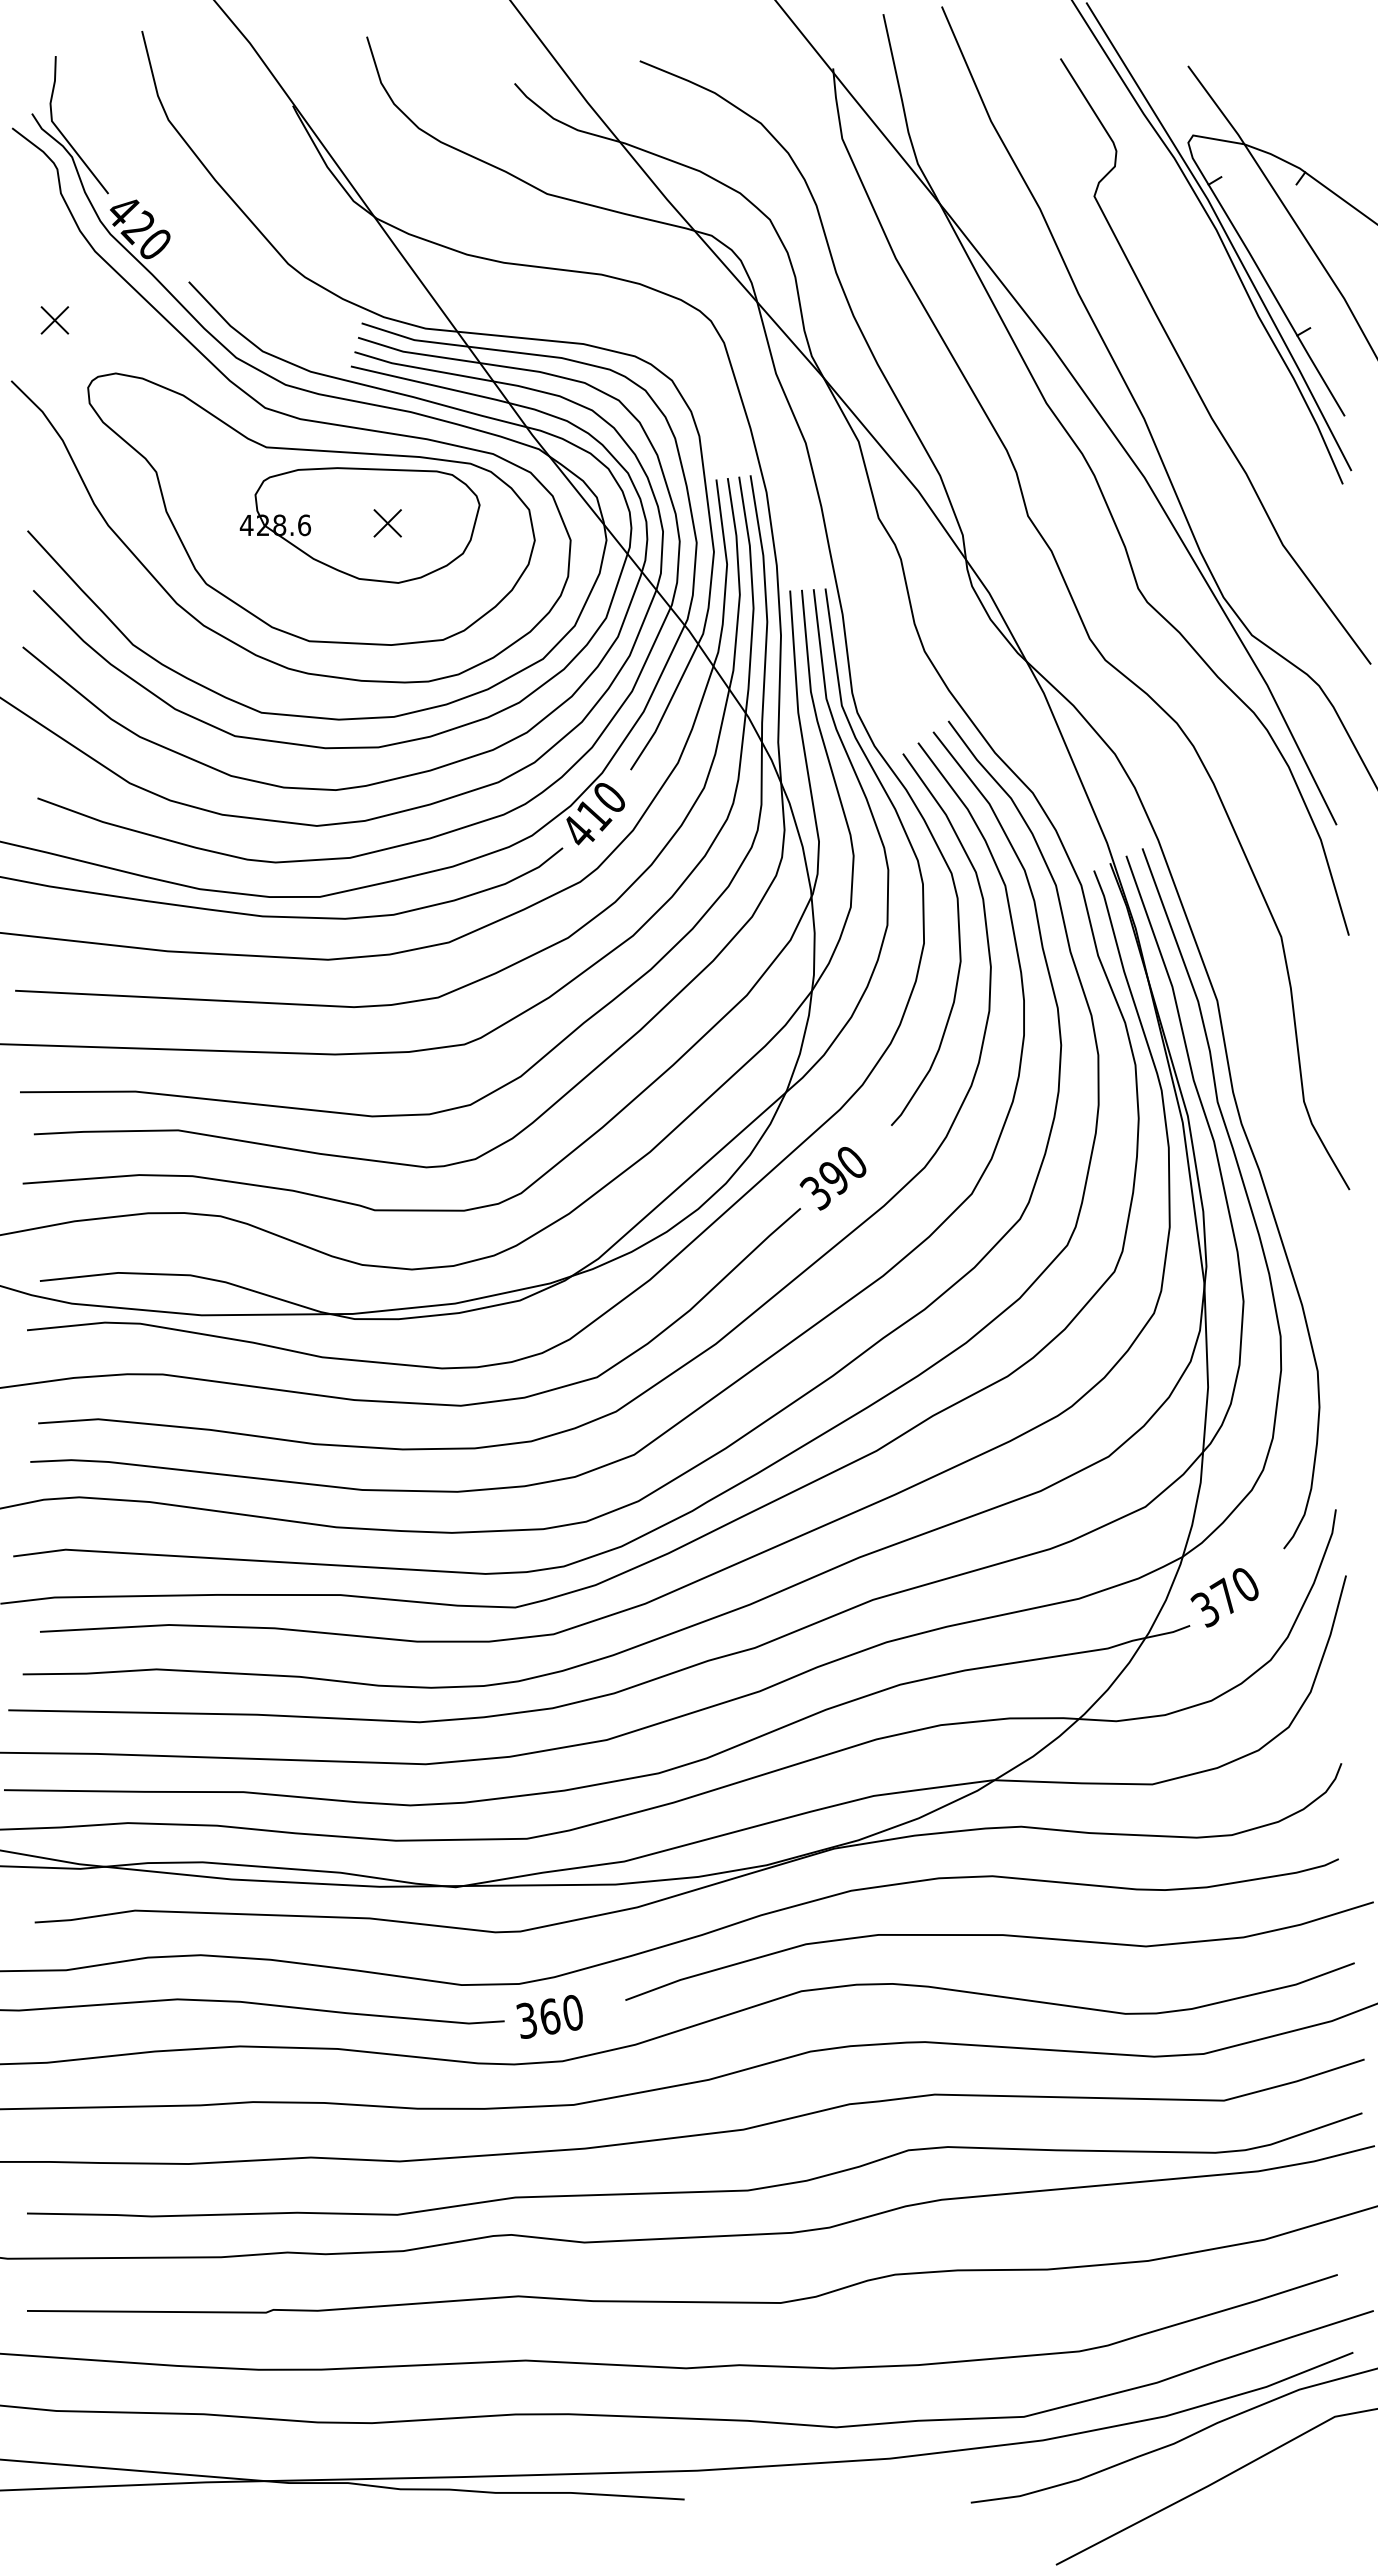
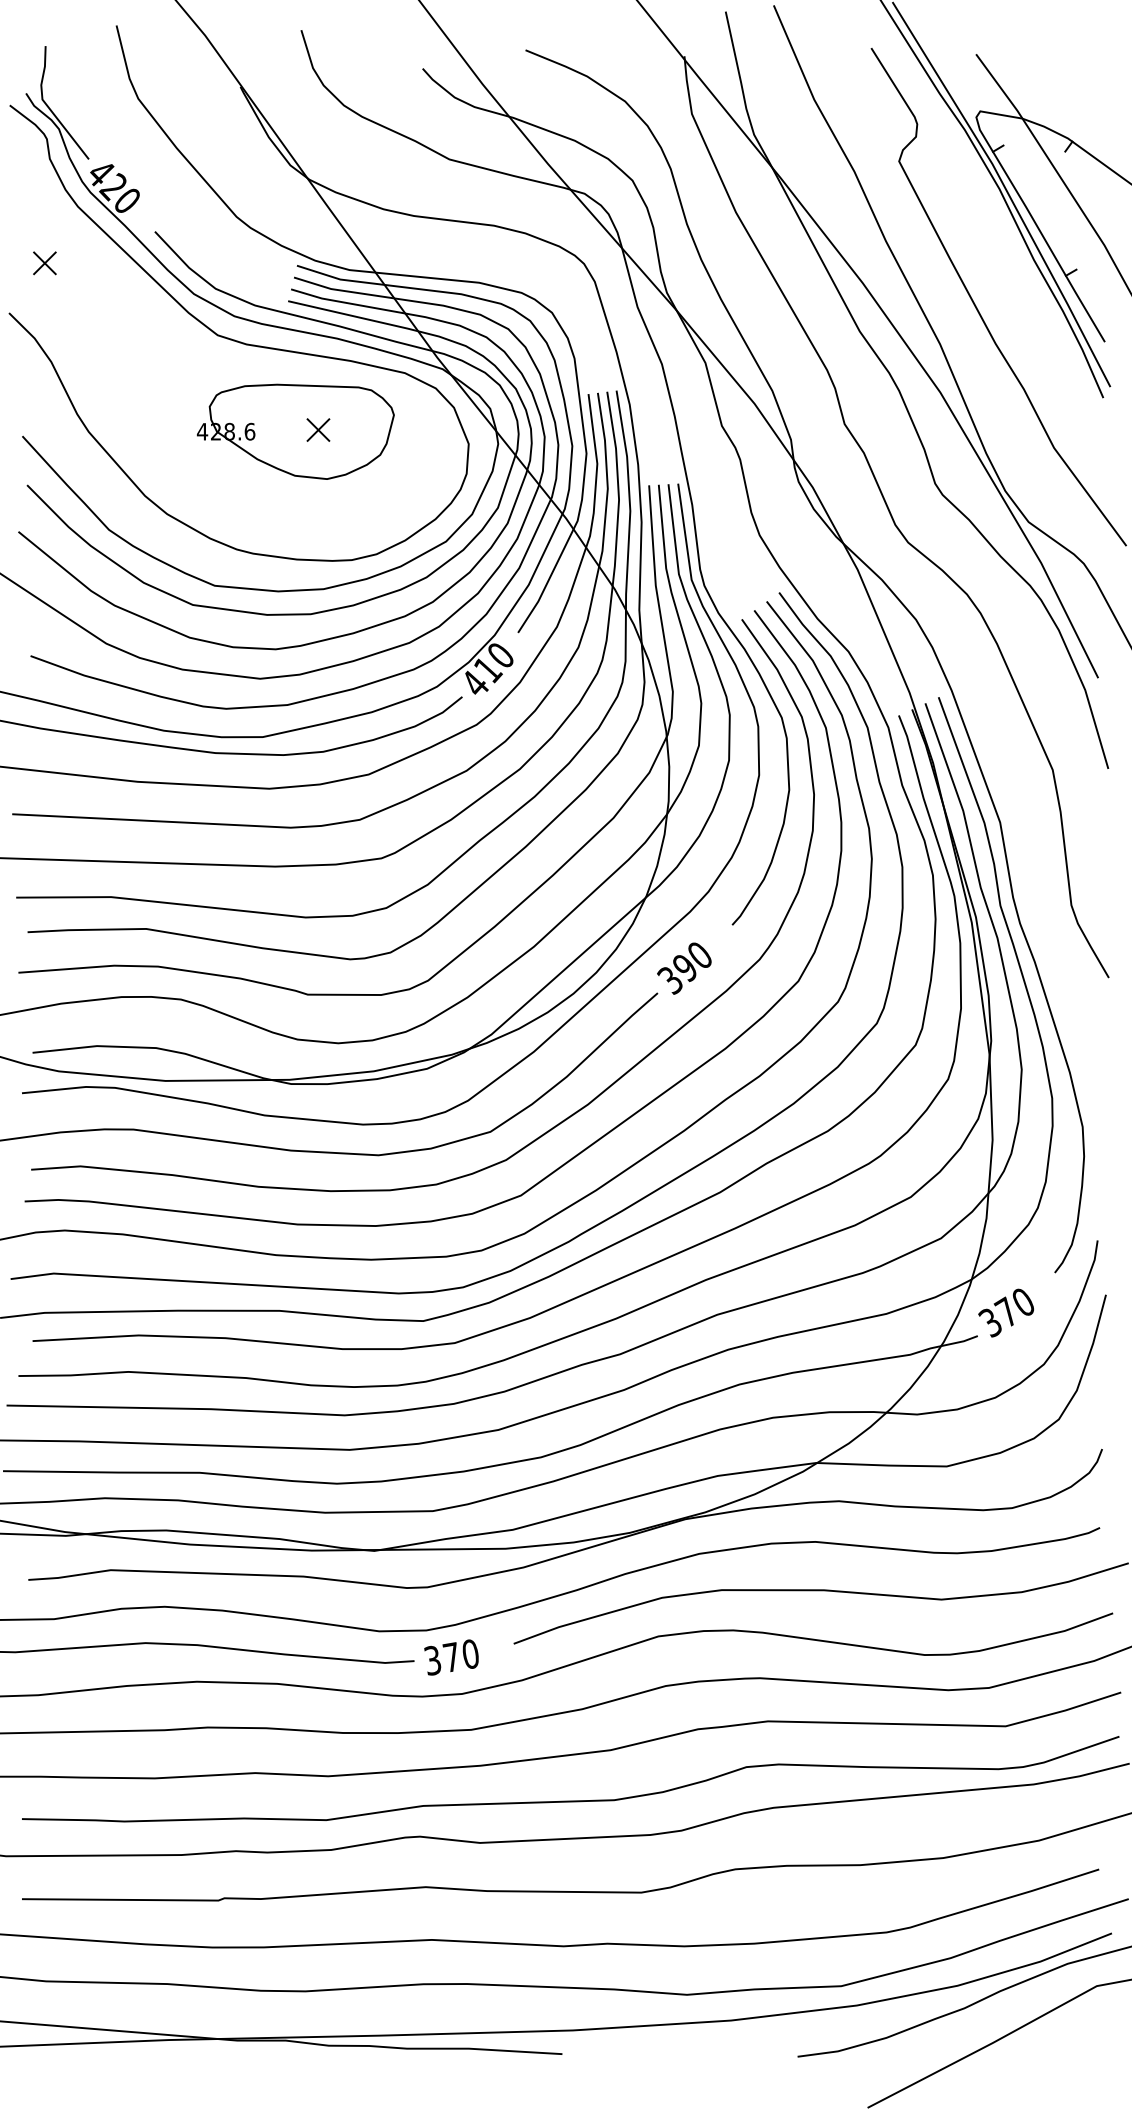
part: (311, 508) -> (255, 417), removed
text: (549, 2016) -> (451, 1657), 360 -> 370

